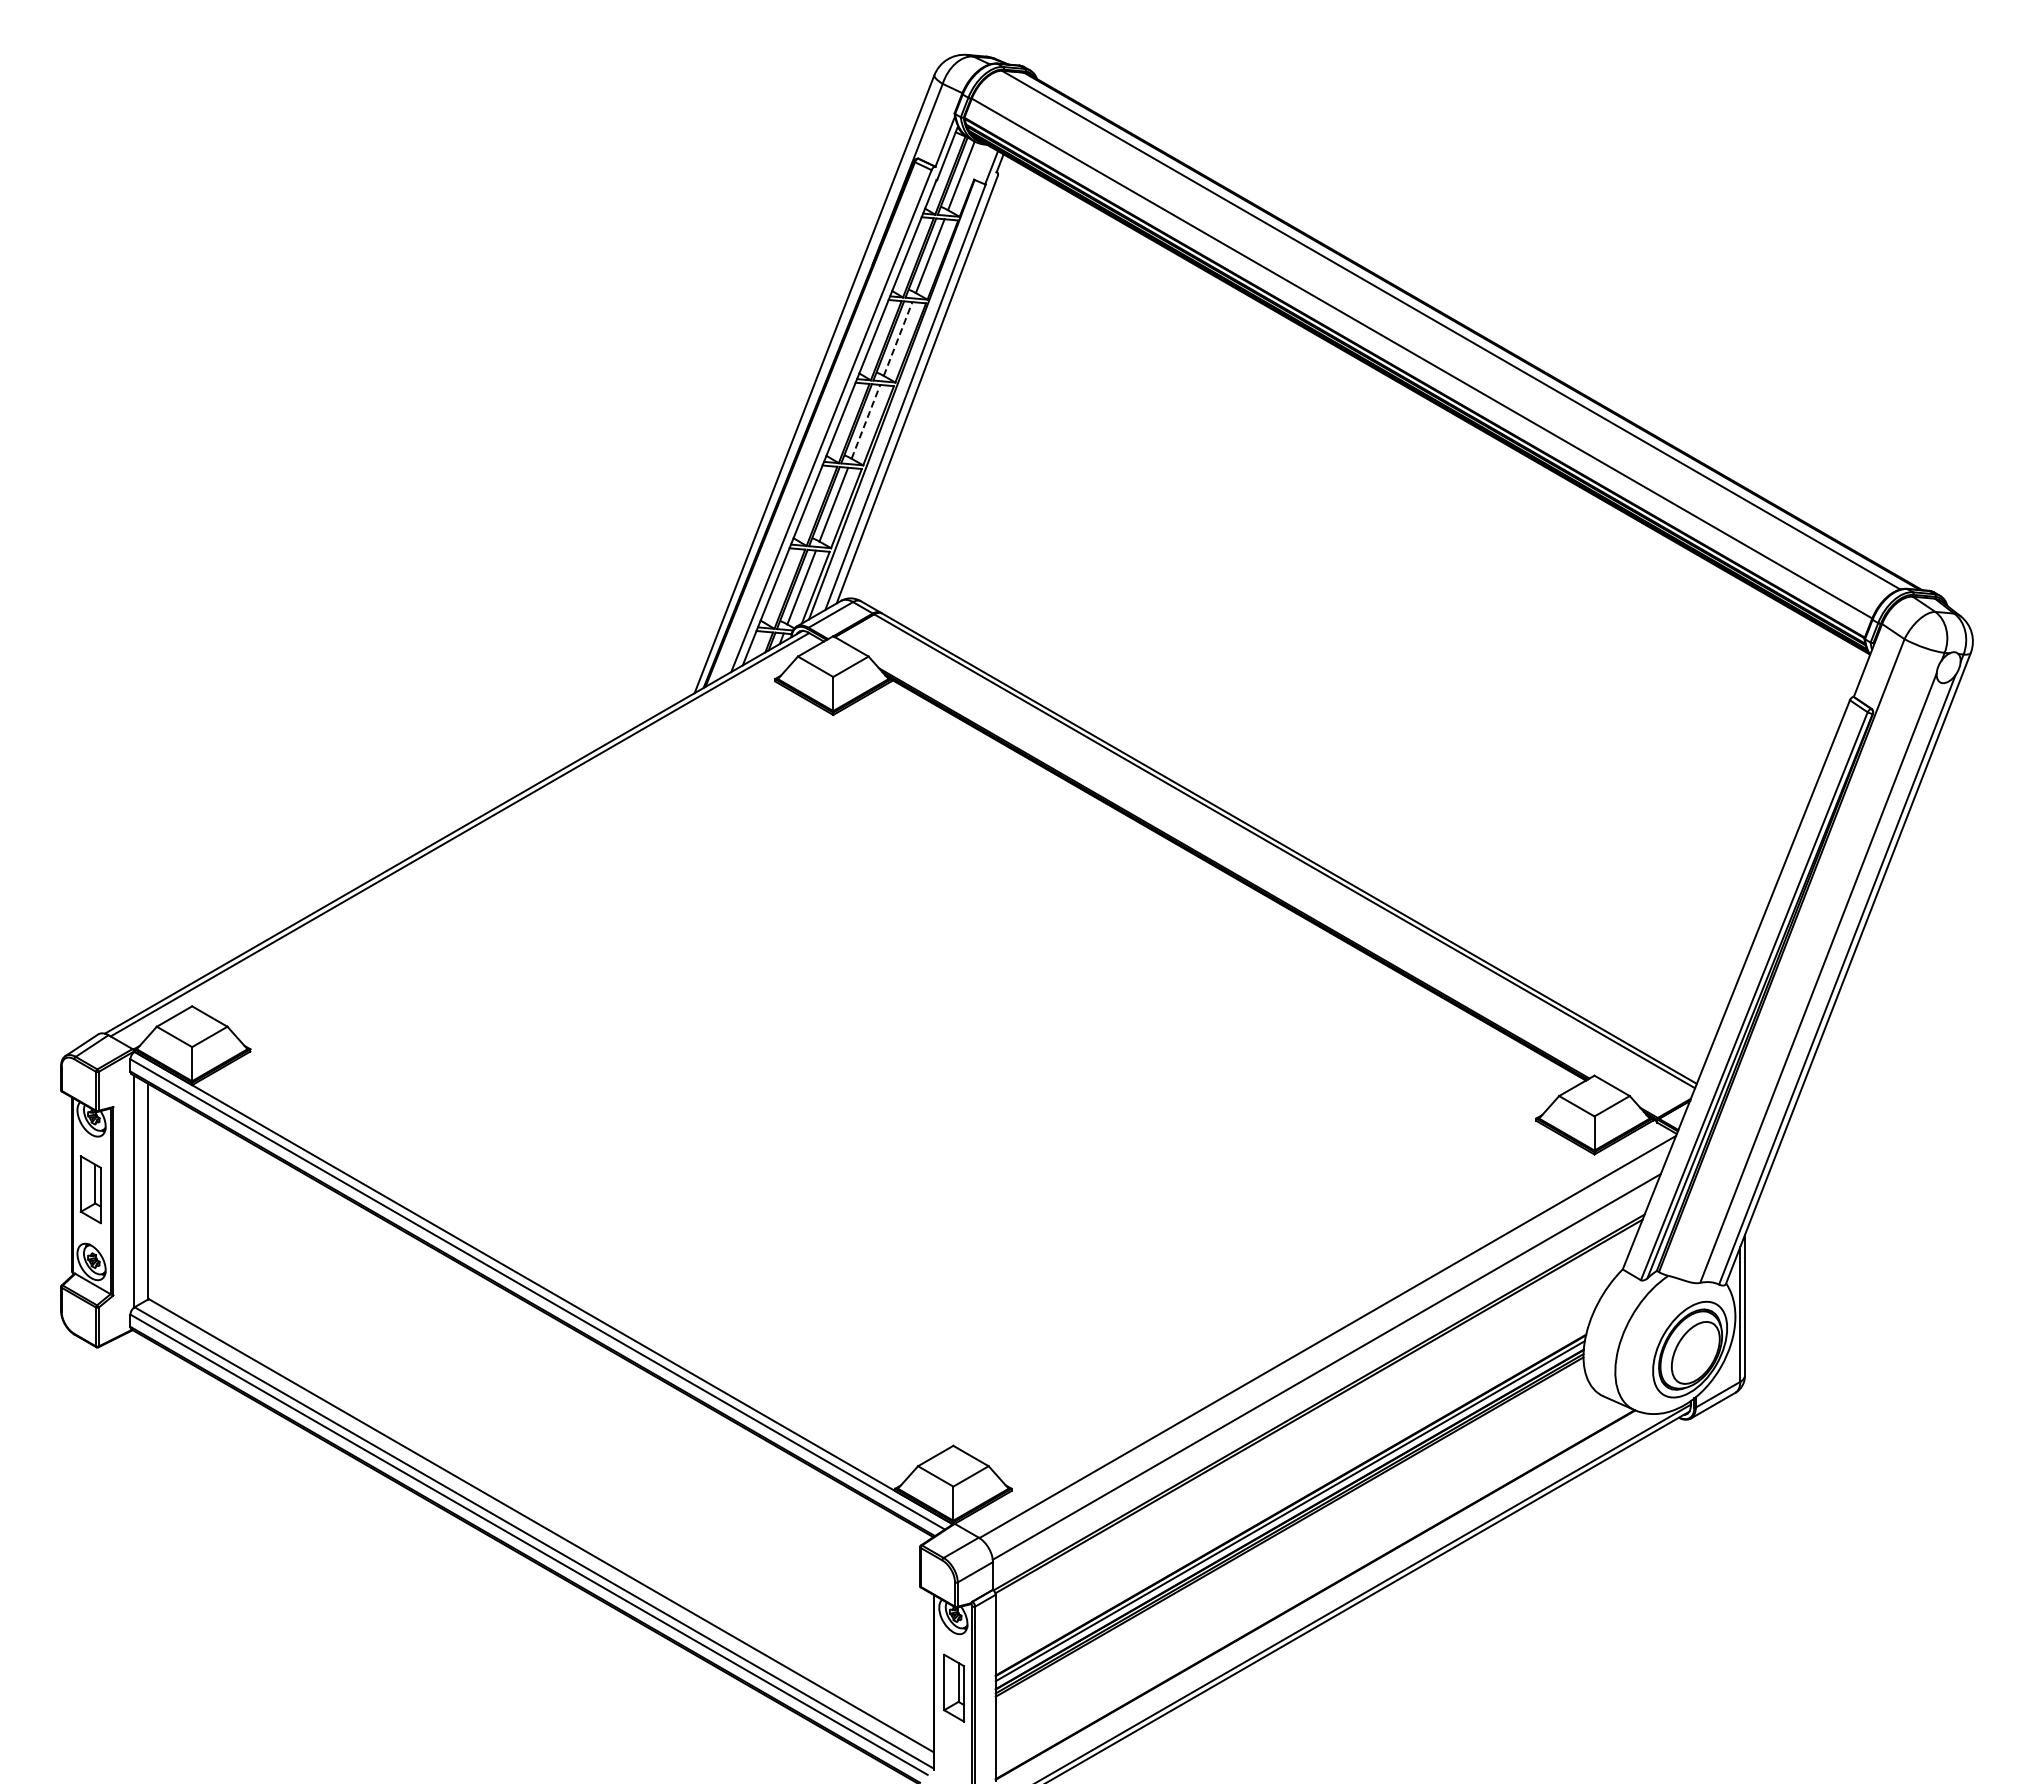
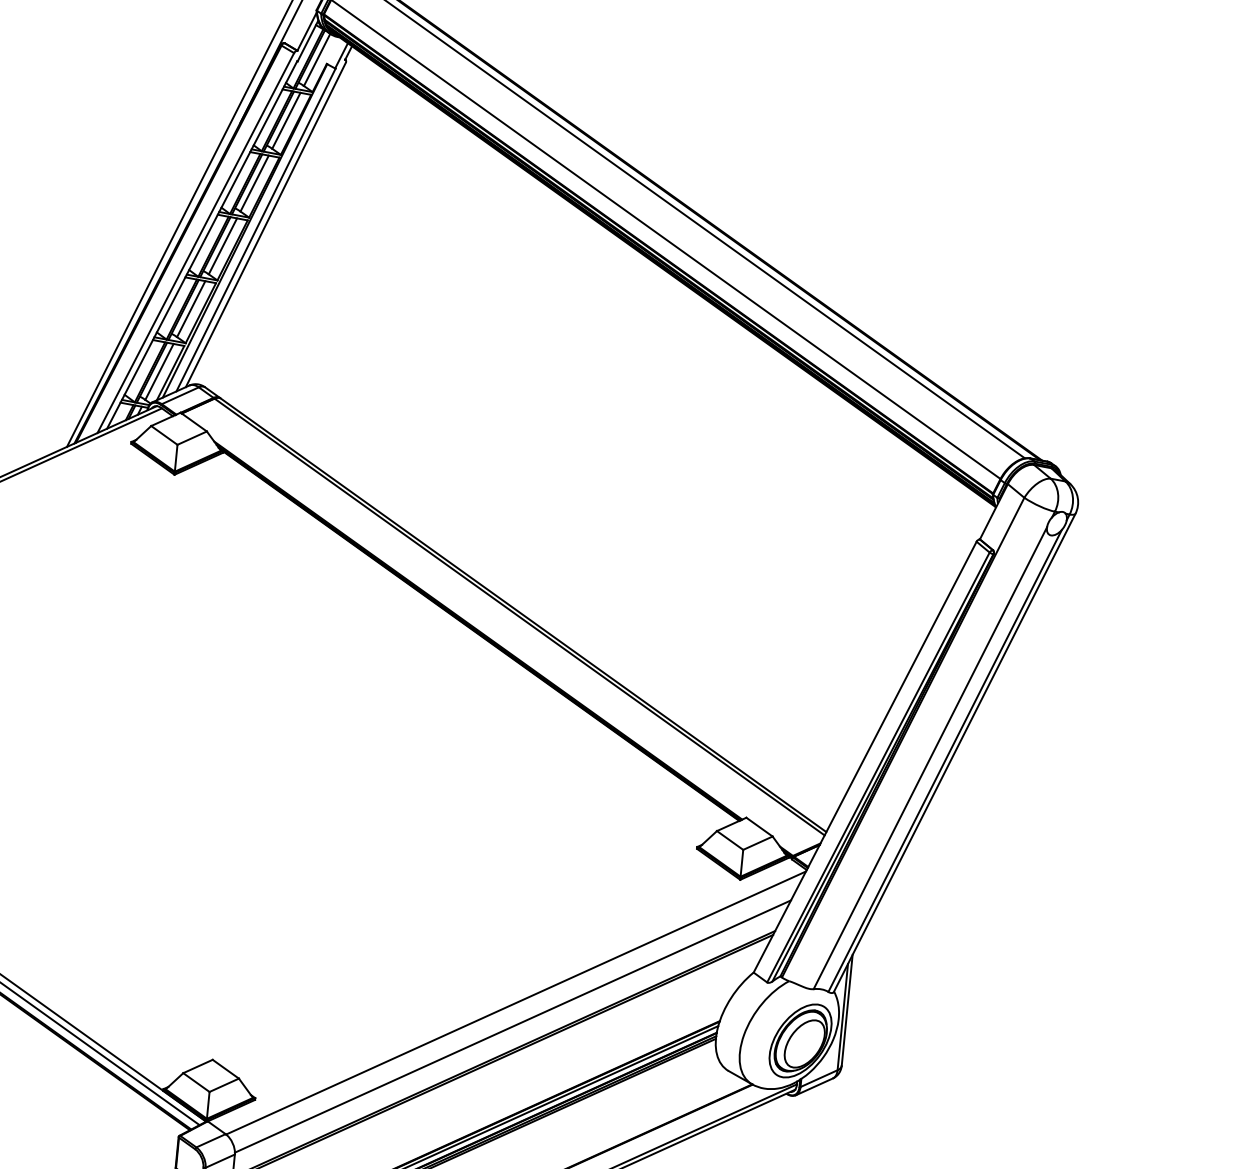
line: (898, 339) -> (254, 183), dashed -> solid
line: (865, 421) -> (222, 246), dashed -> solid

